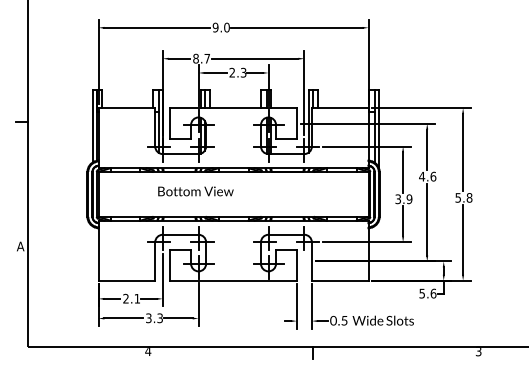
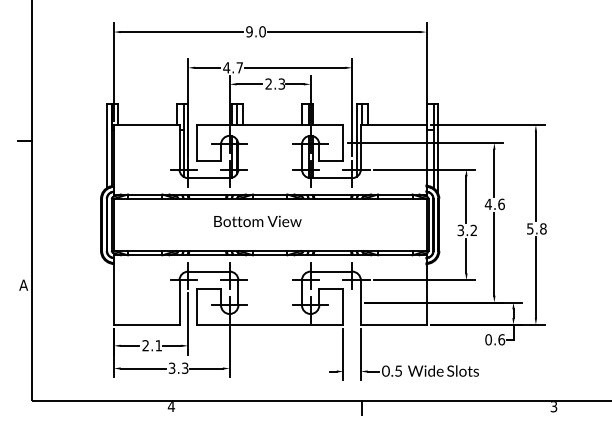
text: (195, 58) -> (226, 67), 8.7 -> 4.7
text: (195, 191) -> (257, 221), moved
text: (409, 199) -> (473, 230), 3.9 -> 3.2
text: (422, 293) -> (488, 339), 5.6 -> 0.6

